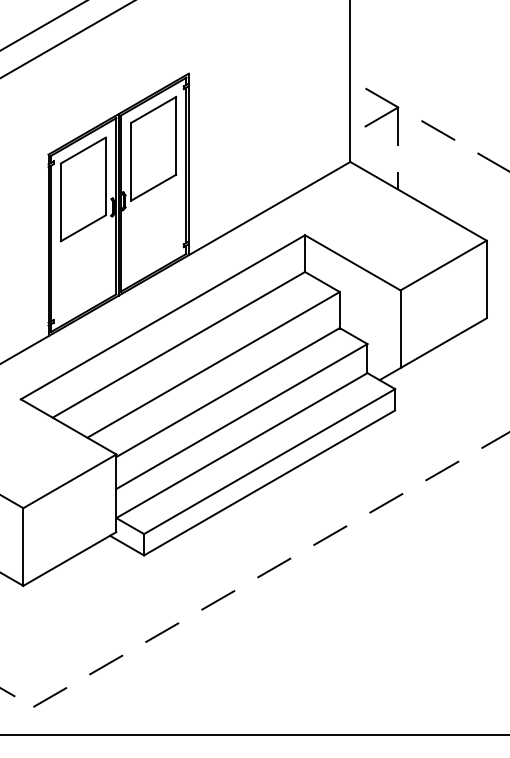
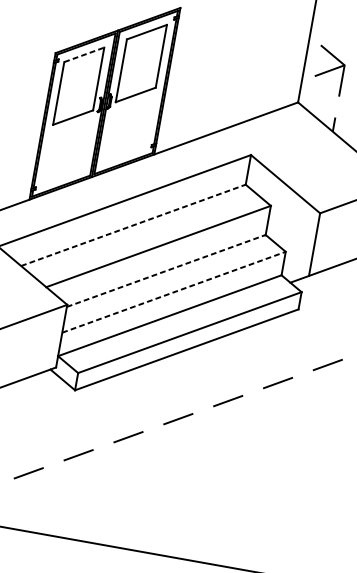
line: (83, 150) -> (84, 54), solid -> dashed
line: (178, 344) -> (133, 225), solid -> dashed
line: (228, 392) -> (166, 270), solid -> dashed
line: (241, 416) -> (173, 292), solid -> dashed

